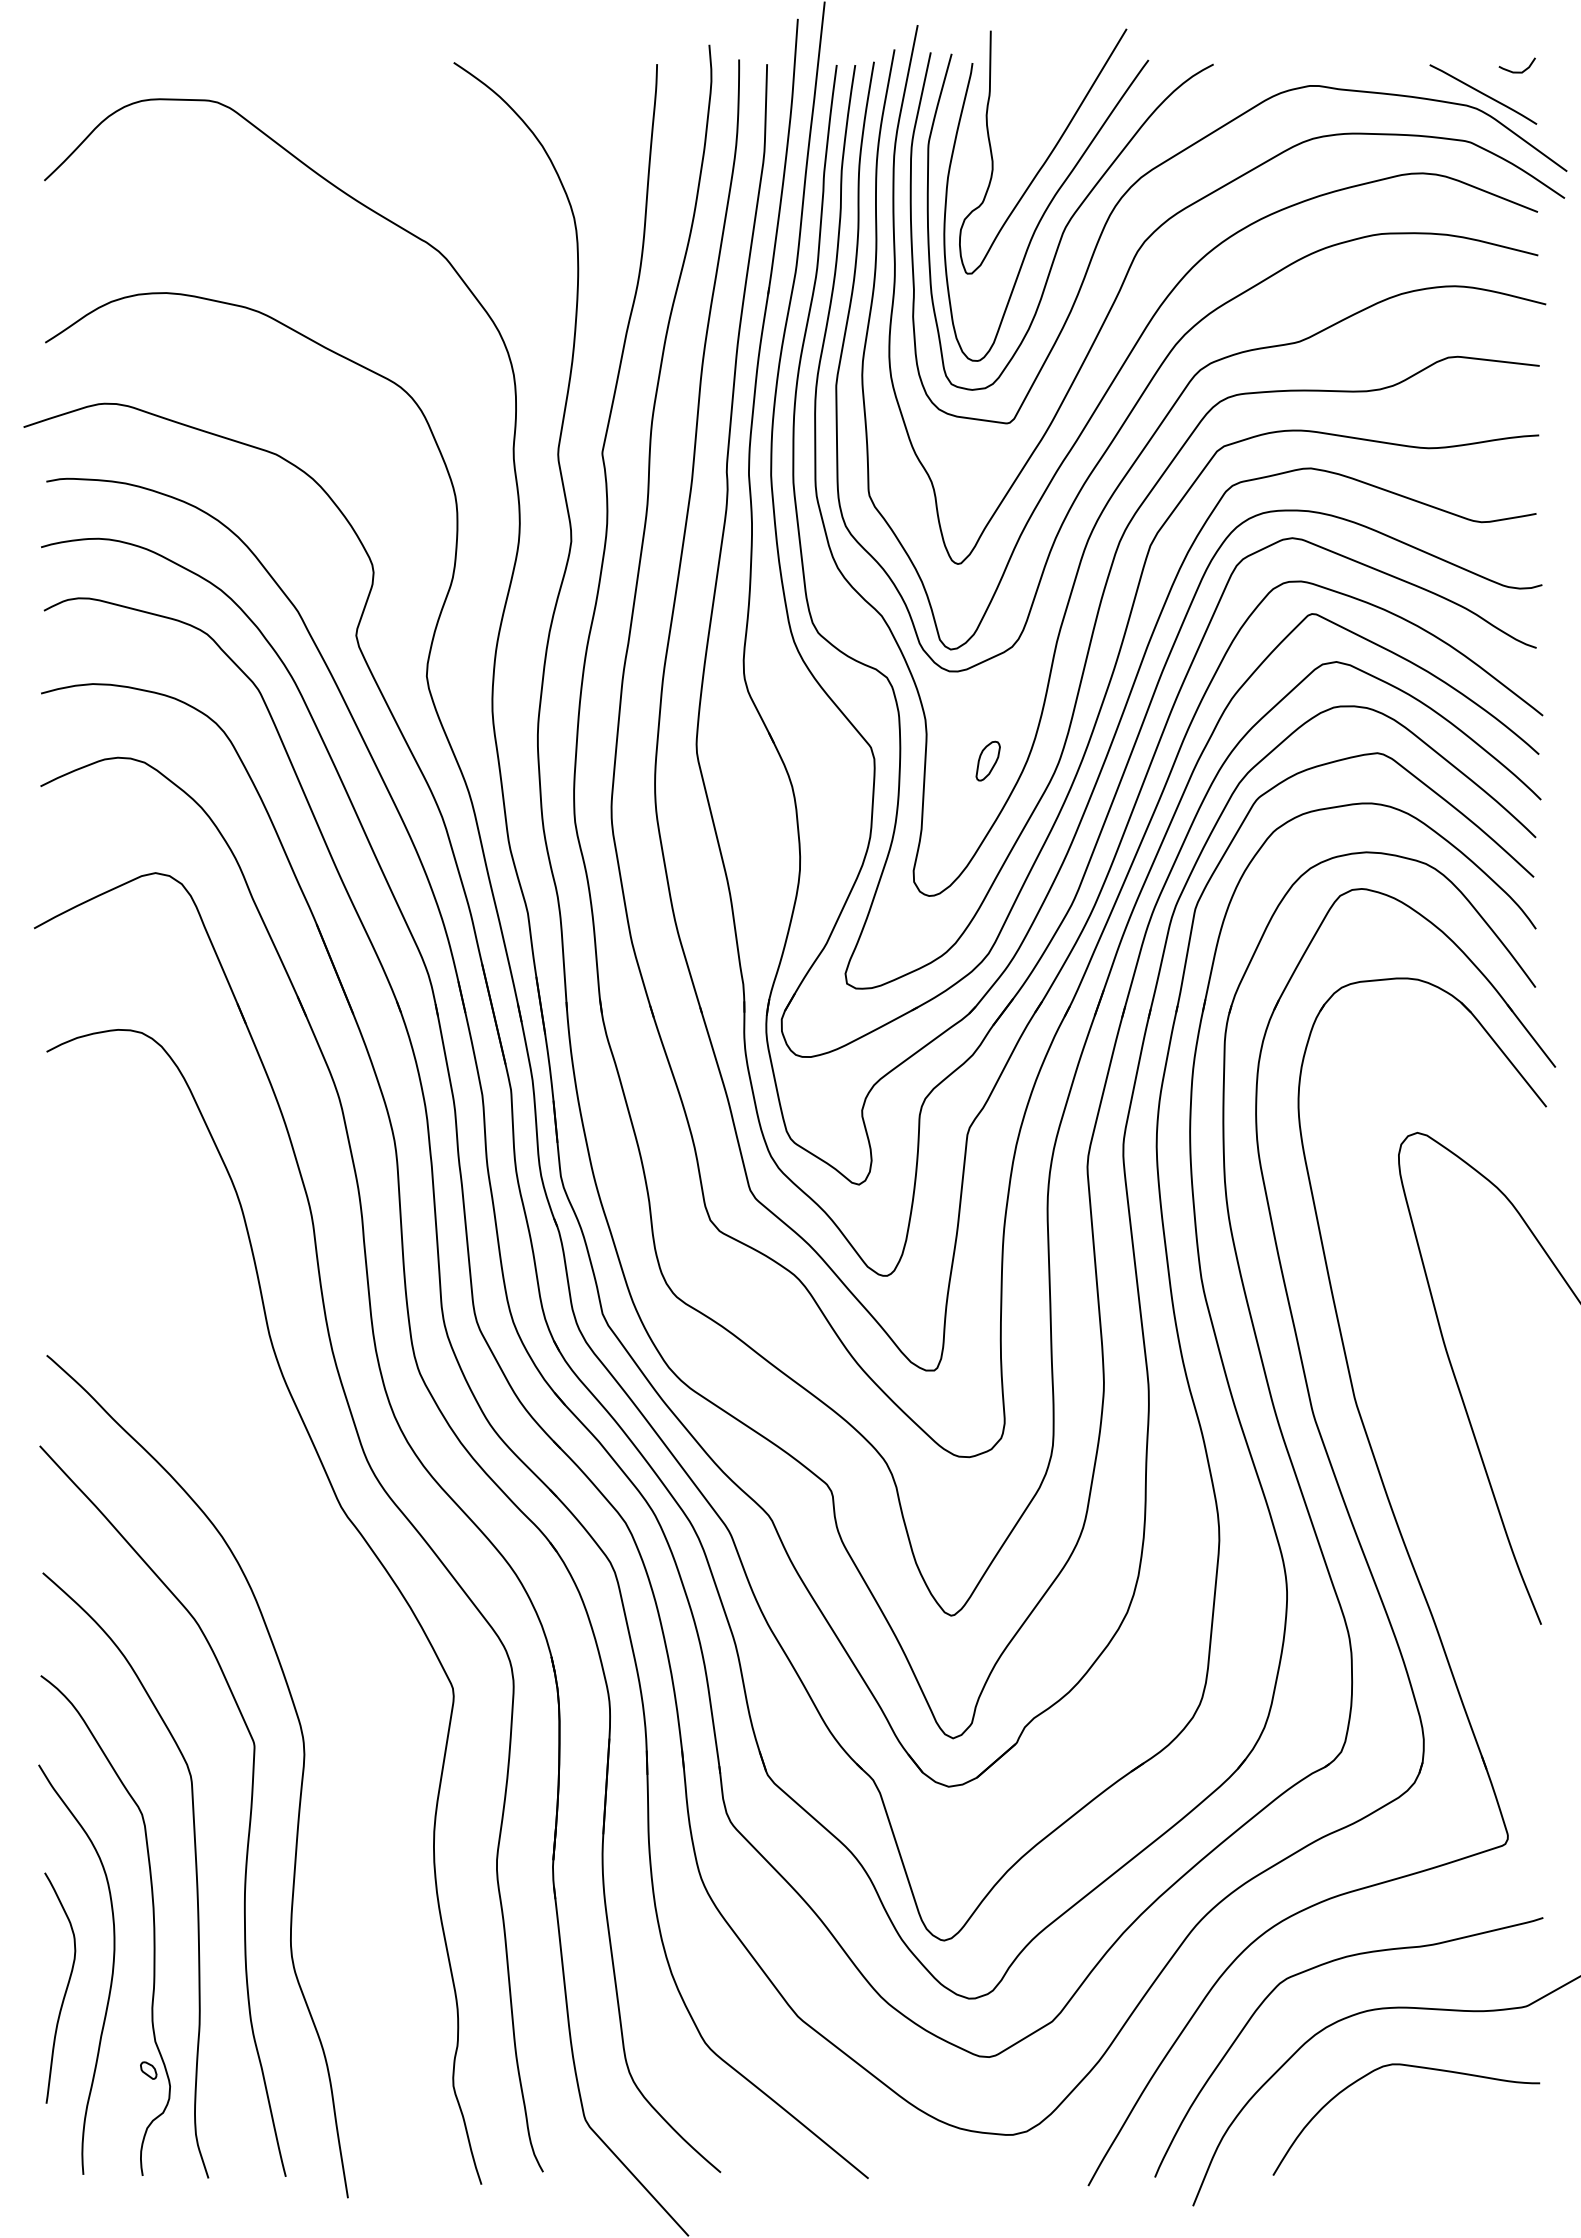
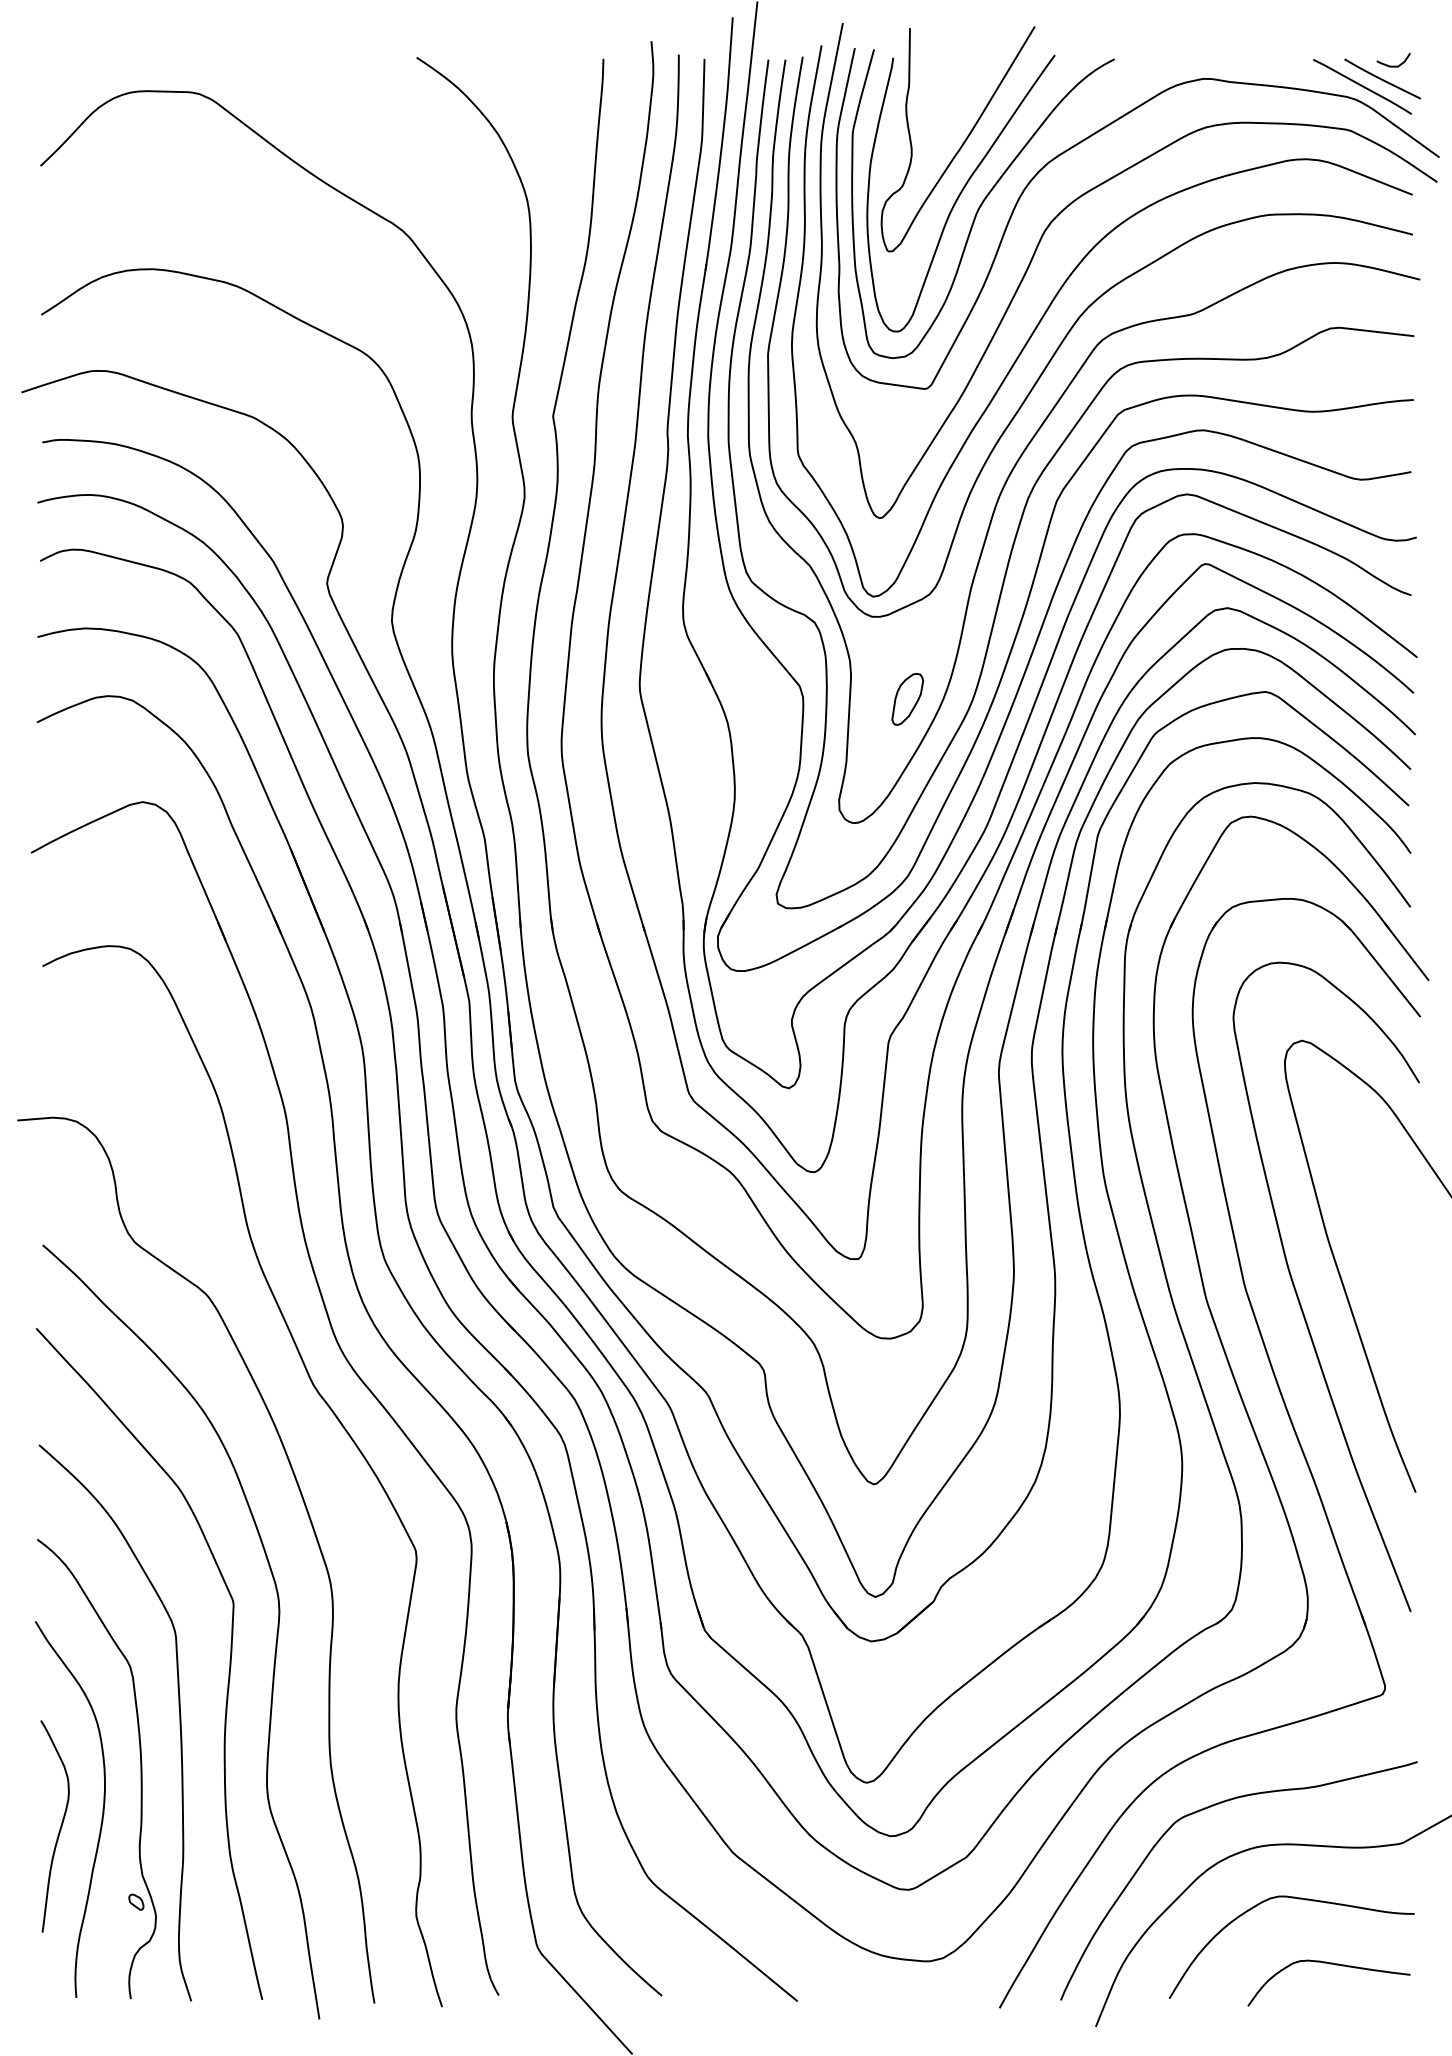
curve: (1504, 85) -> (1381, 78), added
part: (987, 760) -> (906, 698), size x1.43
curve: (1413, 1410) -> (1298, 1295), added
curve: (336, 1653) -> (308, 1519), added
curve: (1449, 2138) -> (1331, 1964), added

